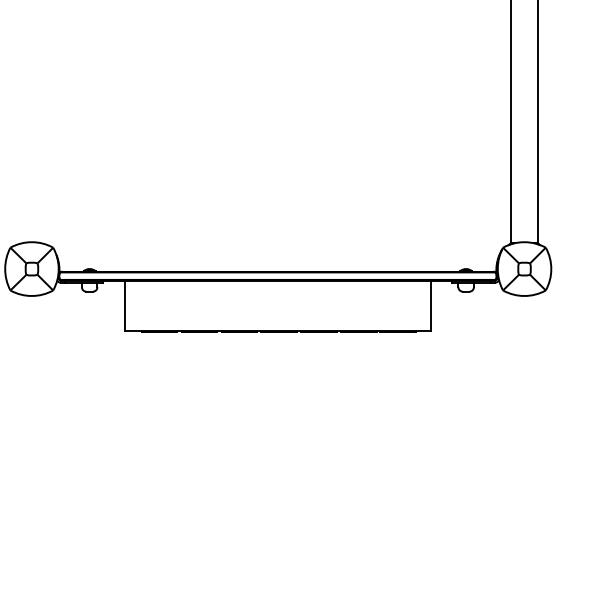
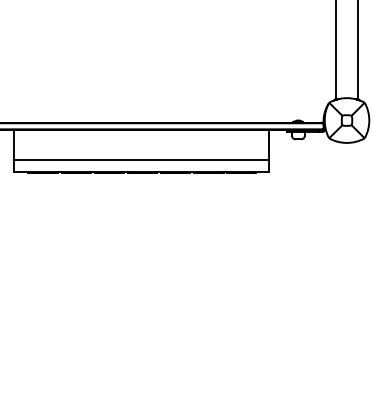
line: (277, 316) -> (141, 160), added

